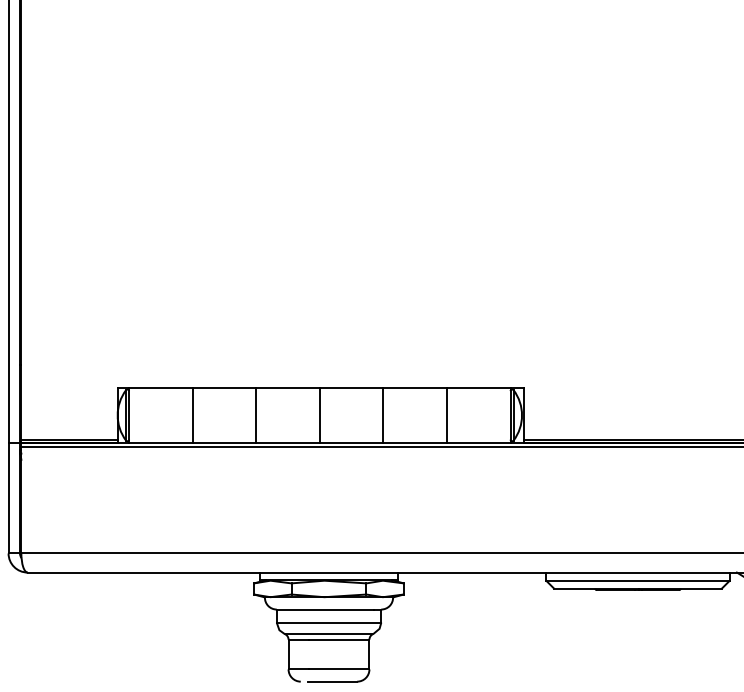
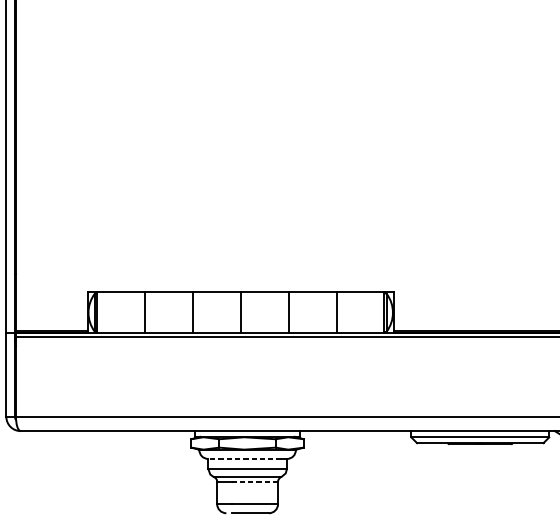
line: (325, 609) -> (244, 458), solid -> dashed
line: (338, 639) -> (254, 481), solid -> dashed

